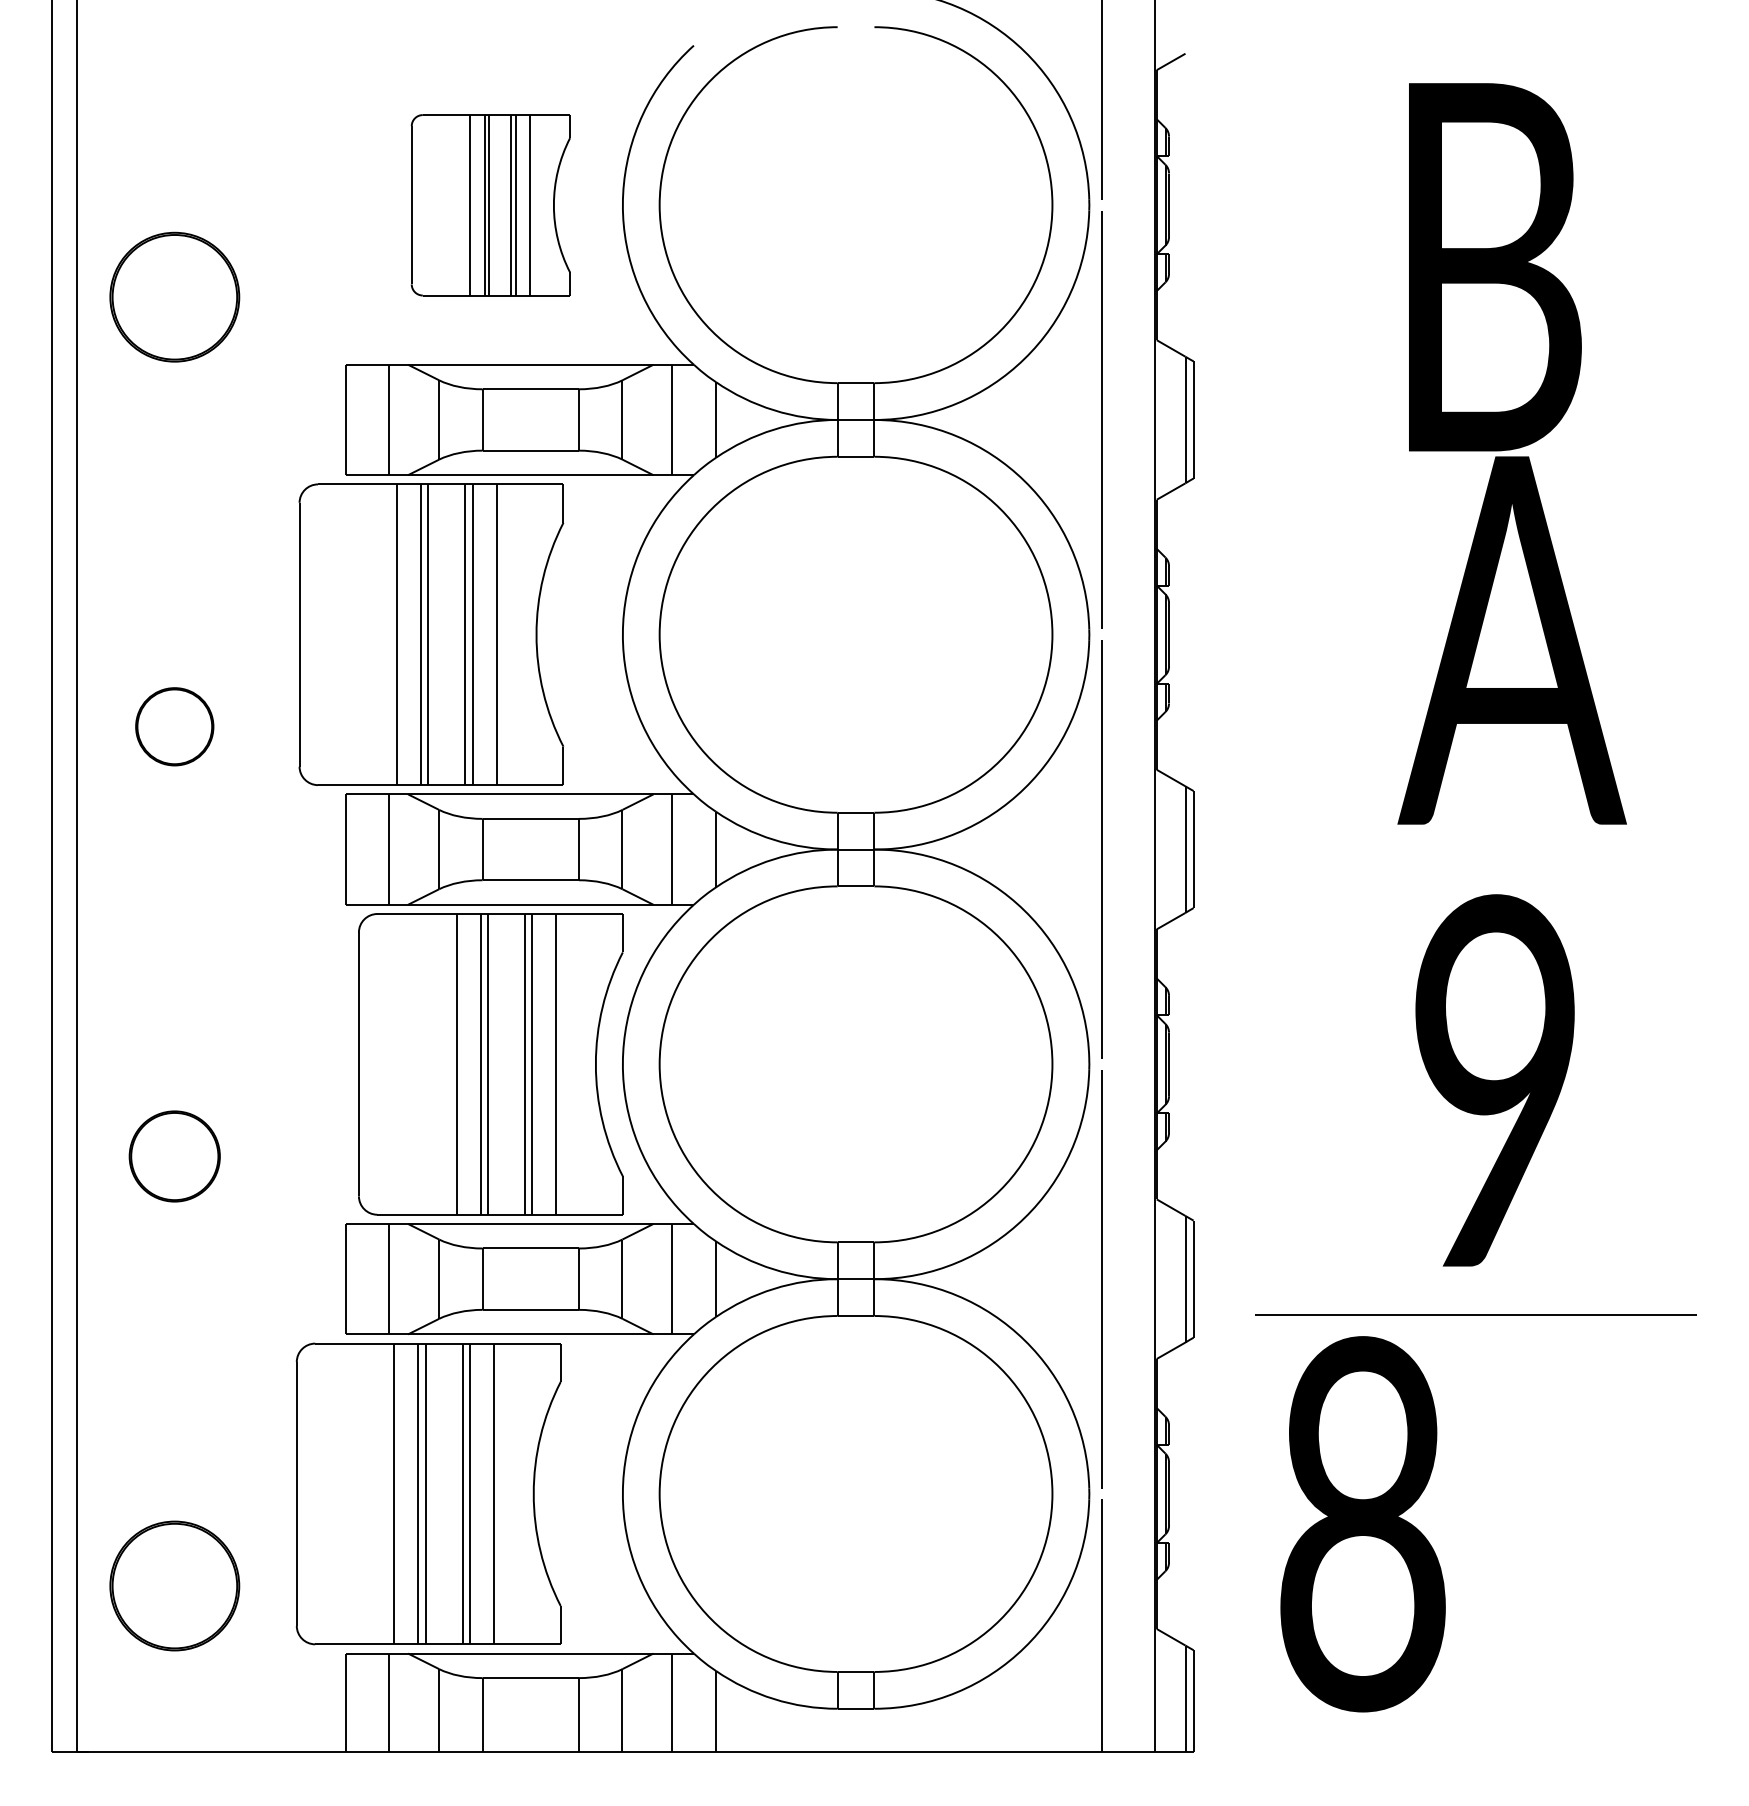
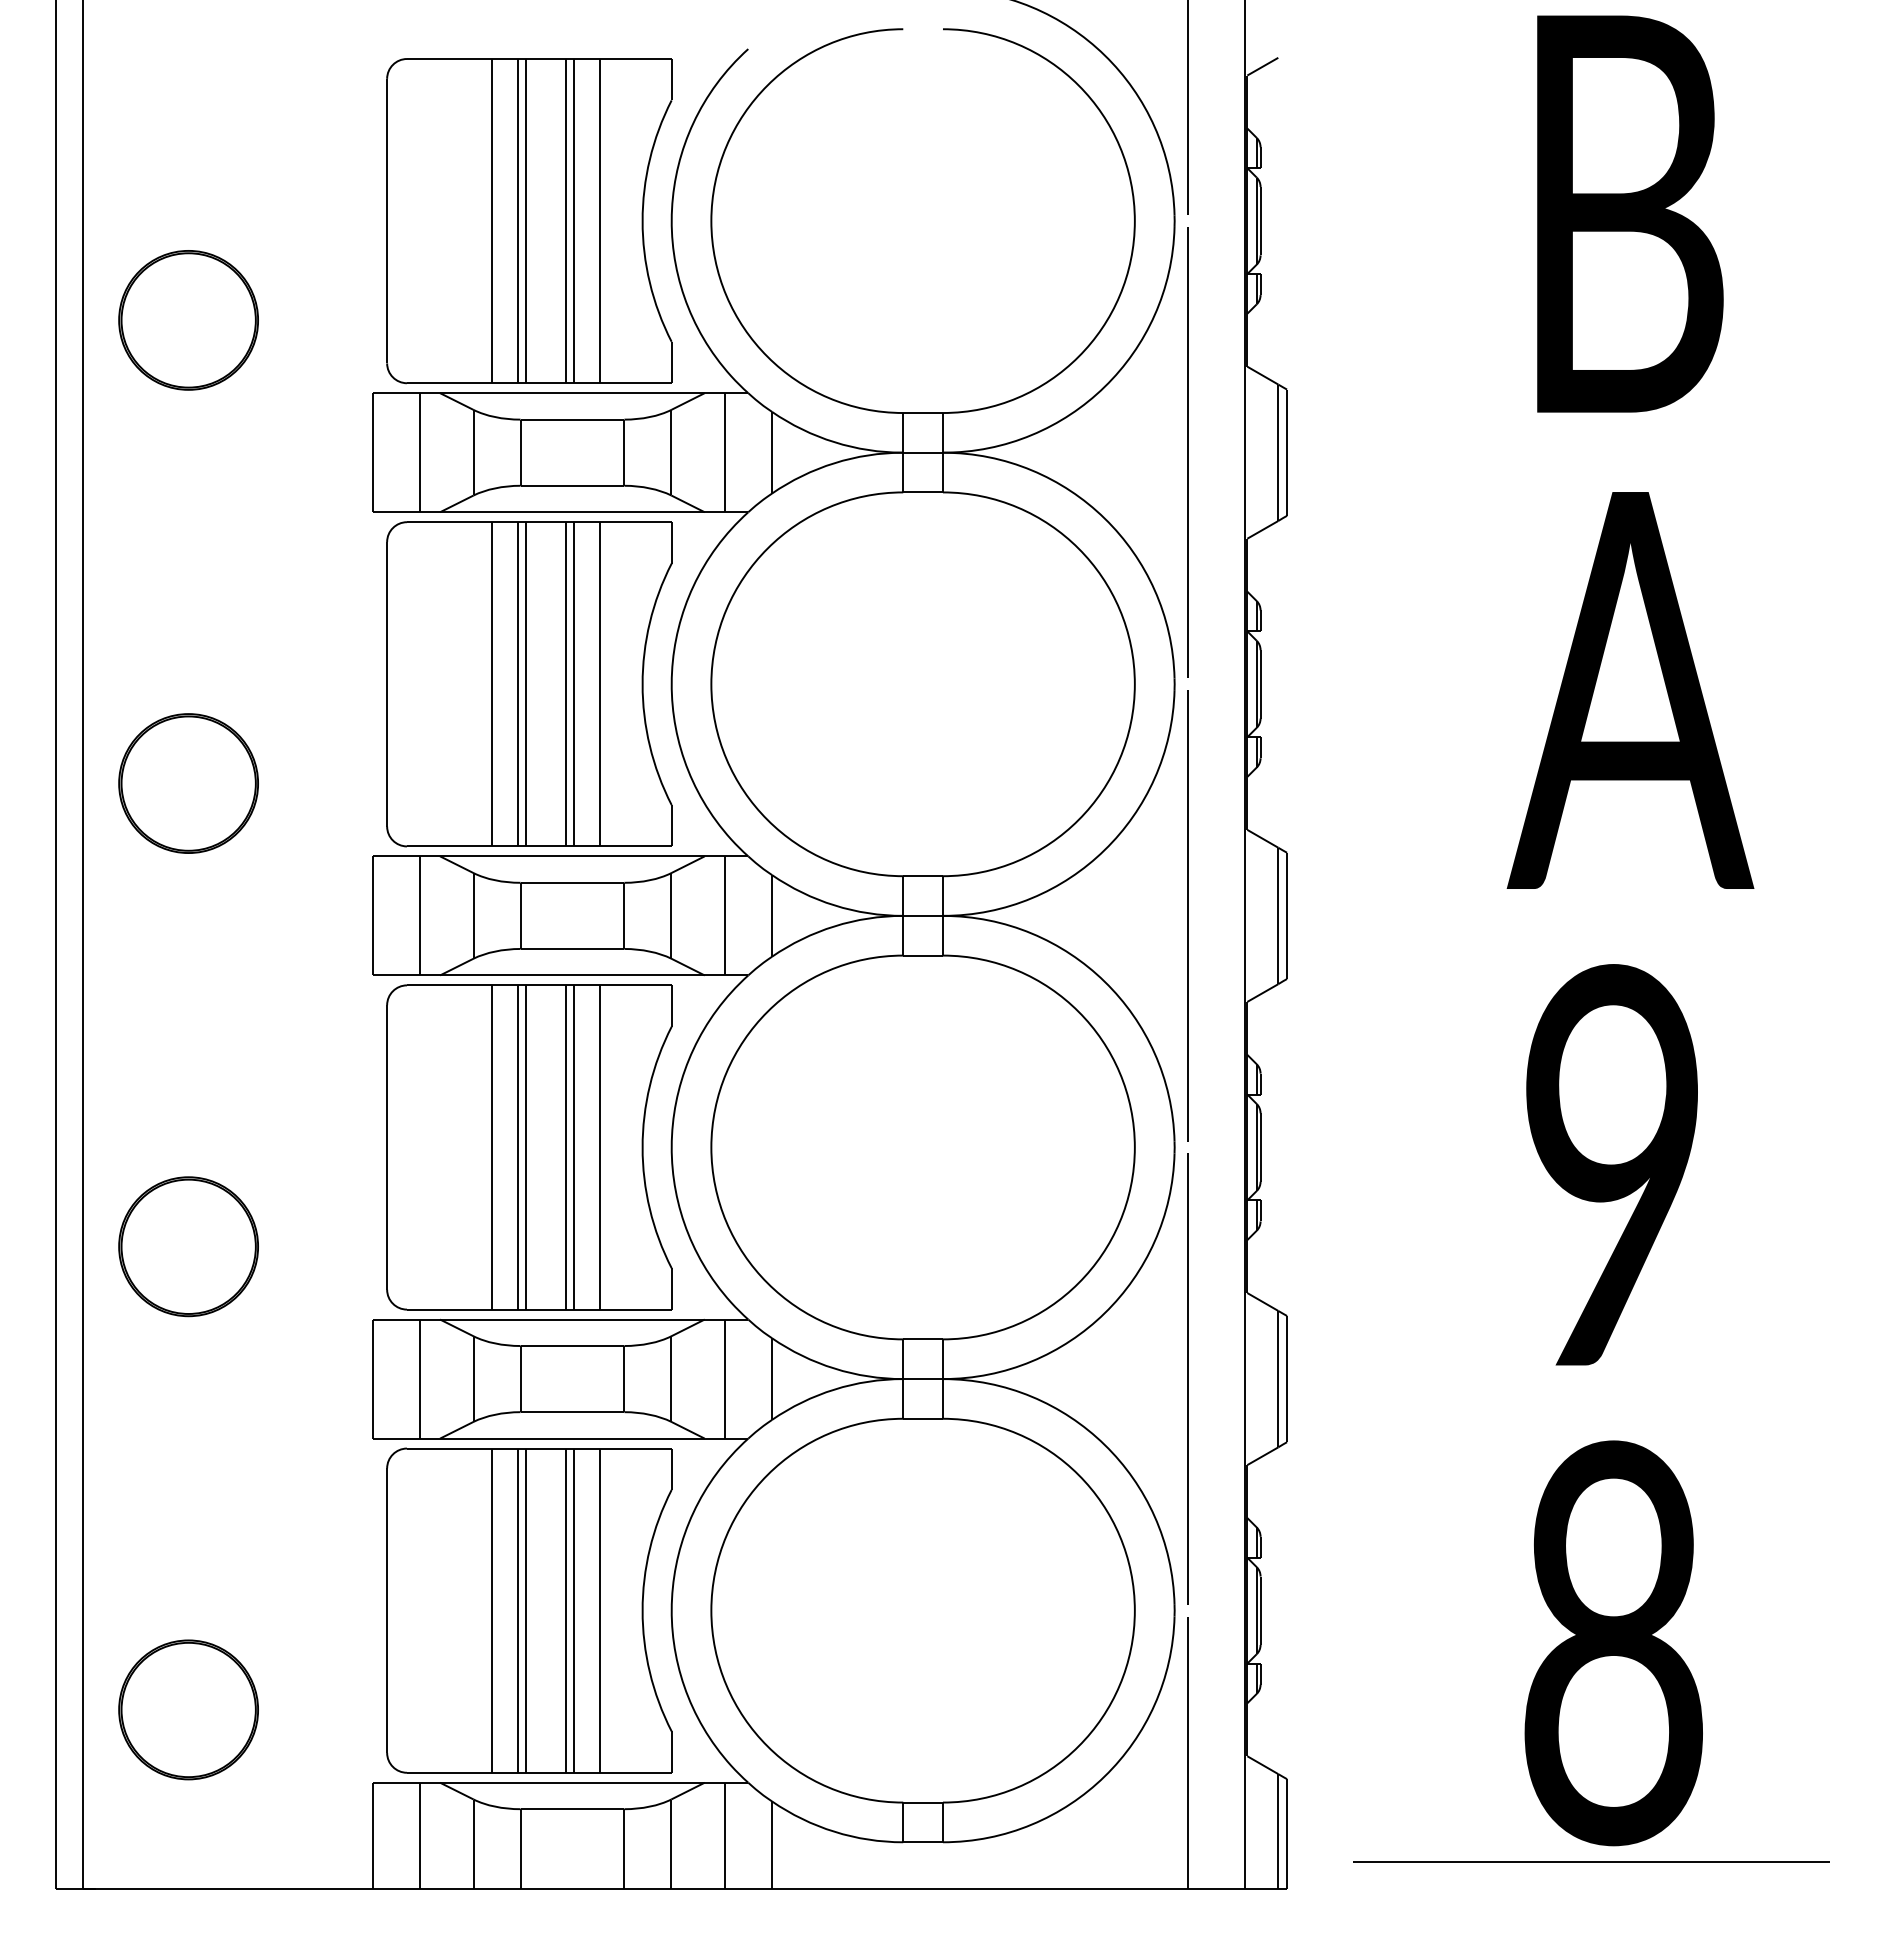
part: (490, 205) -> (529, 221), size x1.67
text: (1495, 266) -> (1630, 213), moved
part: (431, 634) -> (529, 684), moved
part: (174, 726) -> (188, 783), size x1.67
part: (174, 1156) -> (188, 1246), size x1.43
line: (1475, 1314) -> (1591, 1861), moved
part: (428, 1493) -> (529, 1610), moved
text: (1362, 1524) -> (1613, 1643), moved

